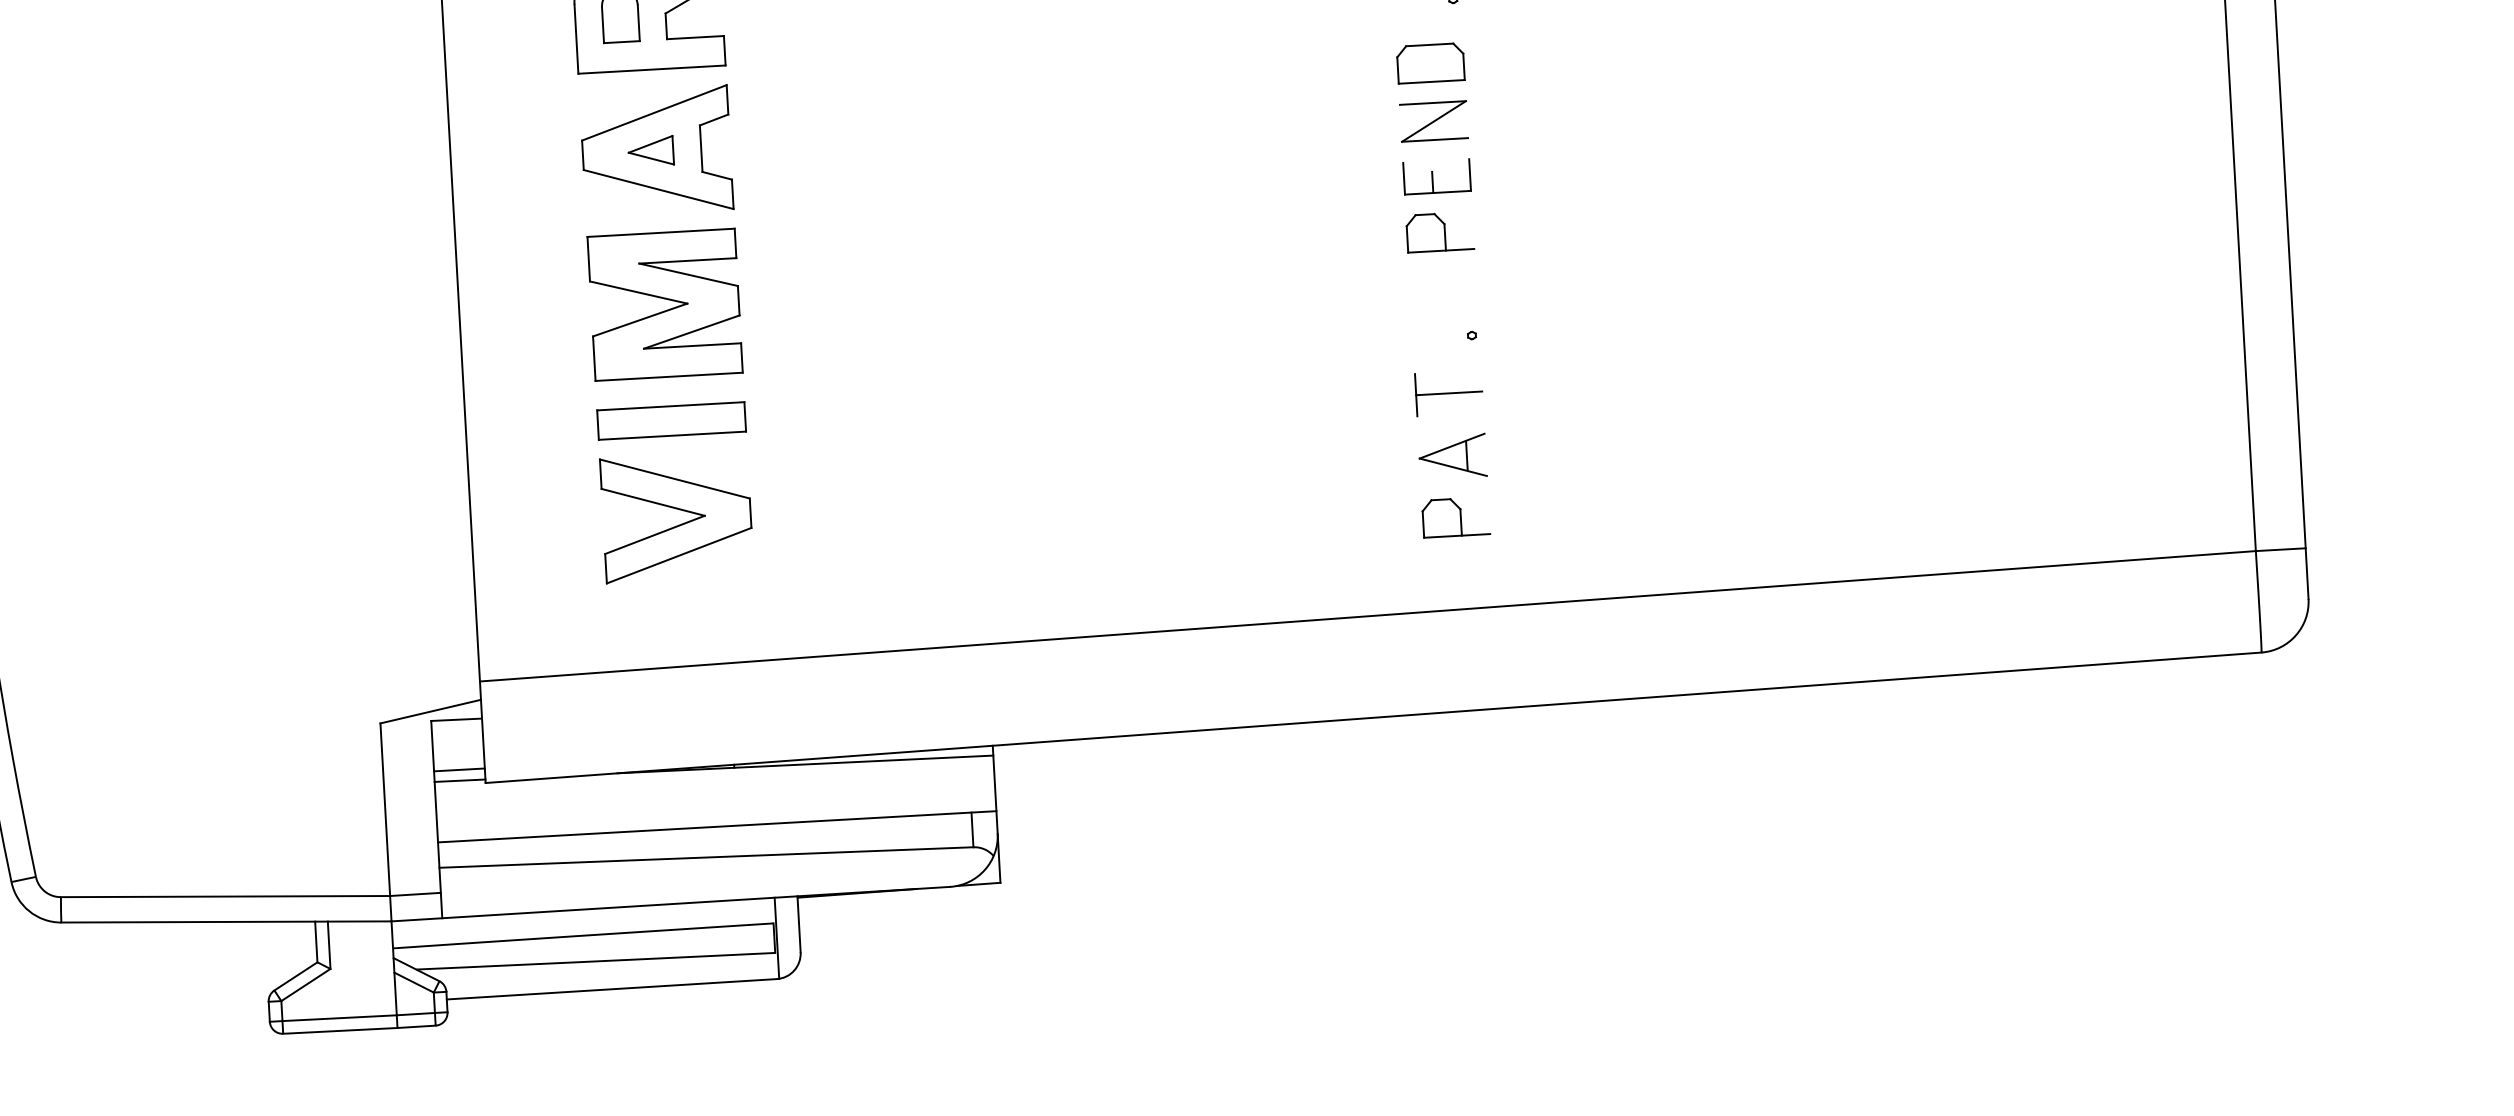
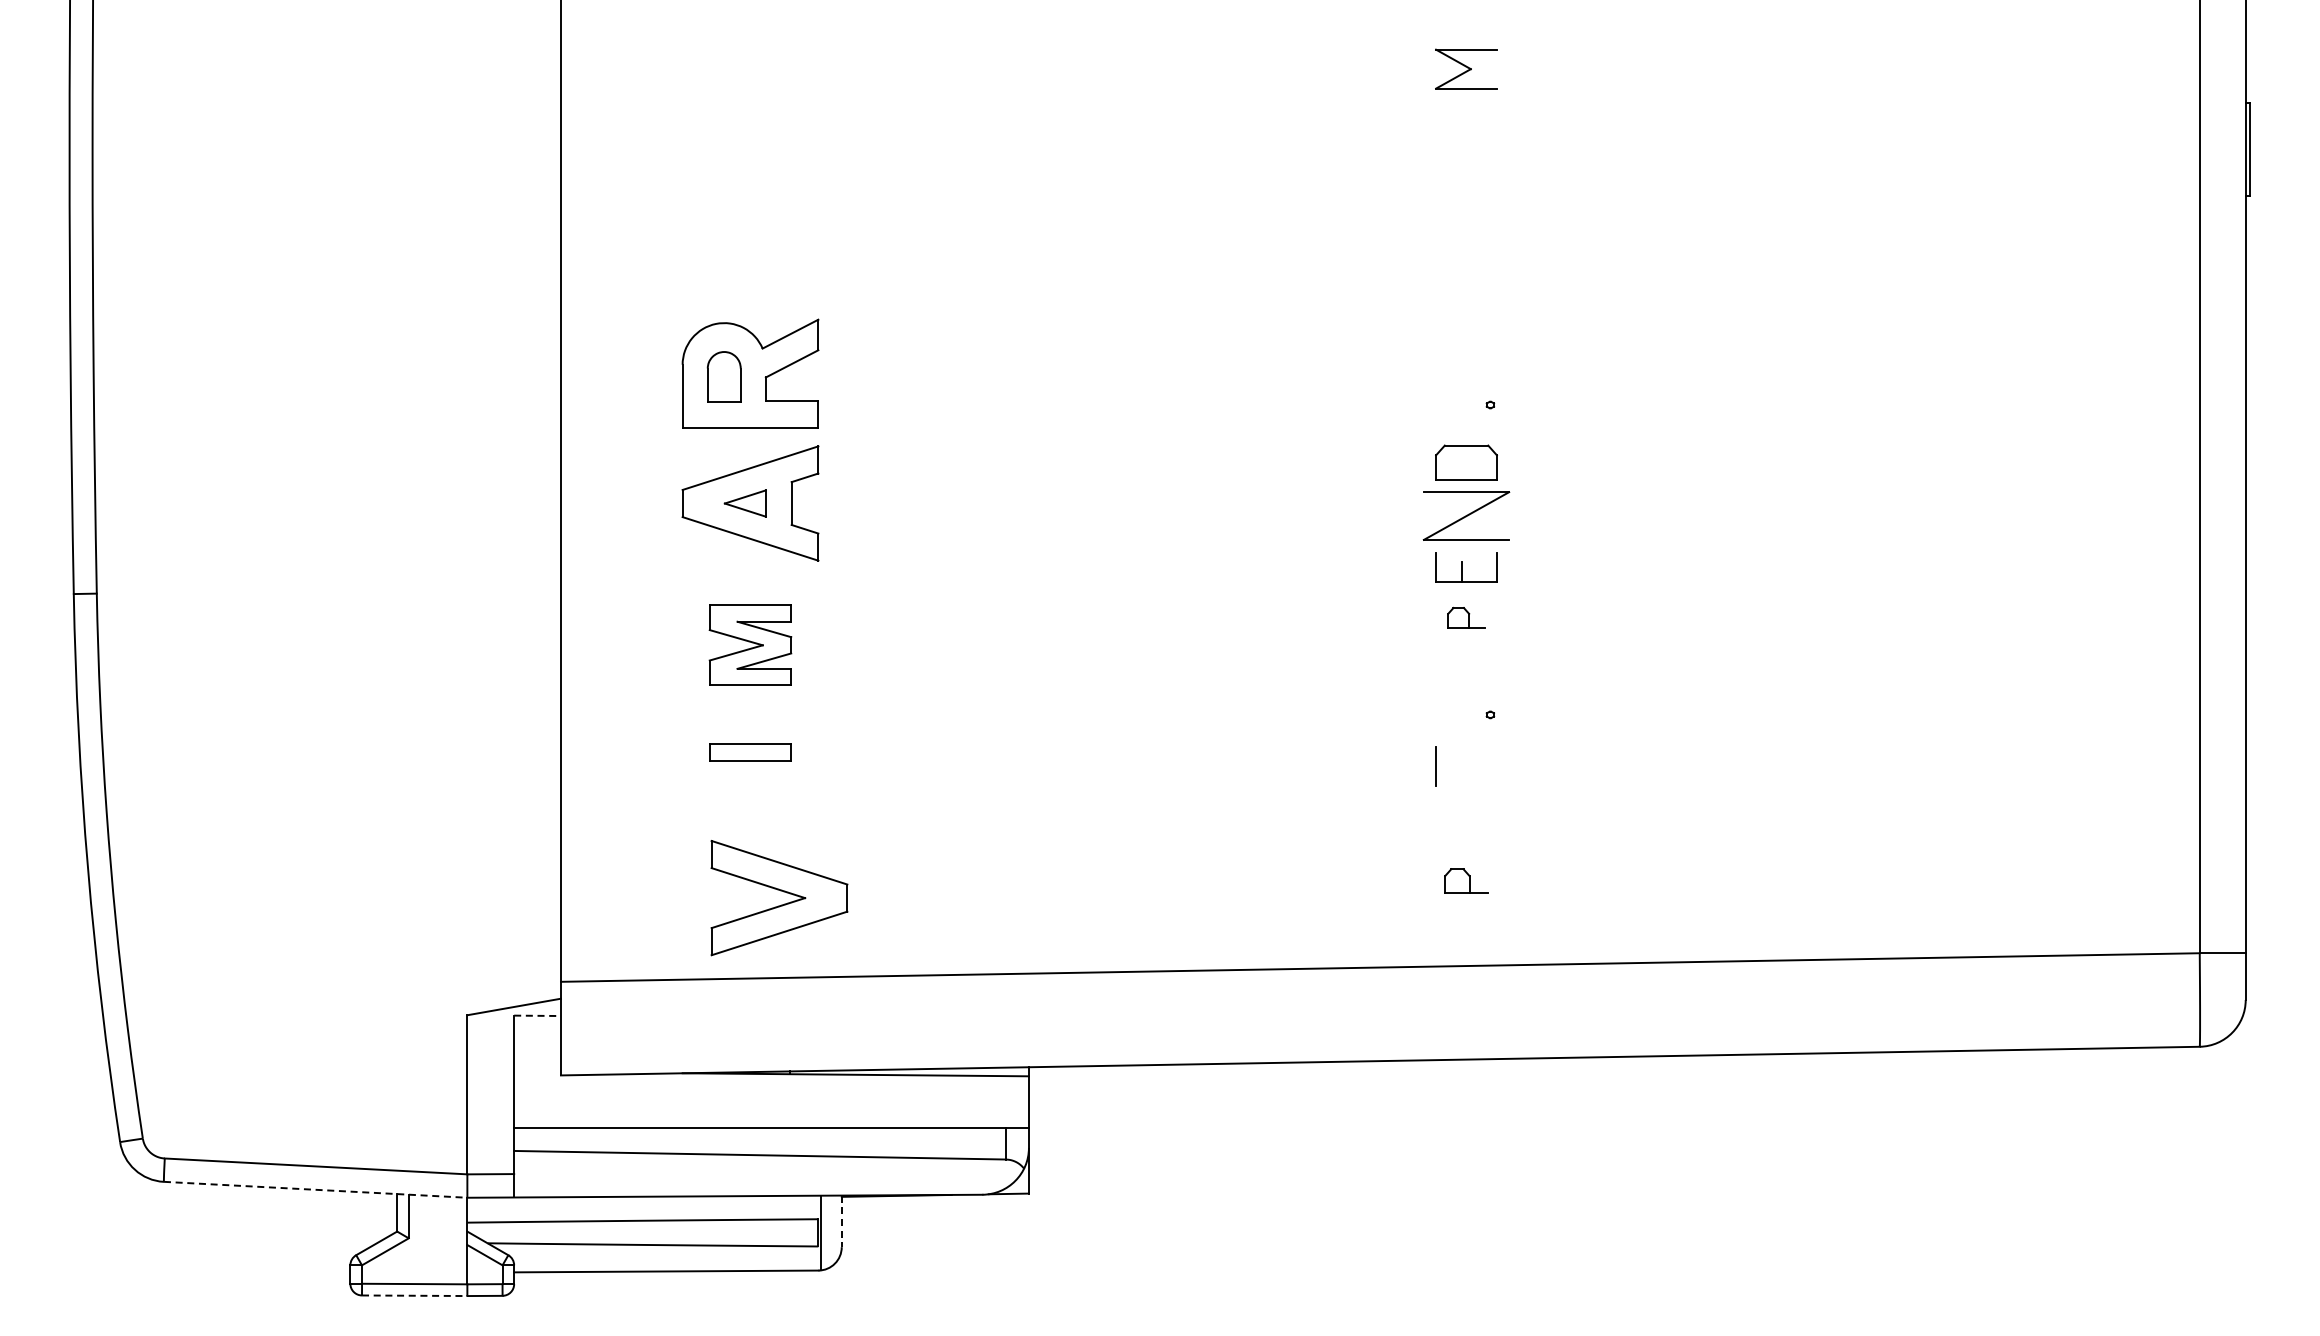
part: (1433, 121) -> (1466, 516), size x1.4
part: (1440, 231) -> (1466, 617), size x0.6
part: (665, 305) -> (750, 645), size x0.6
line: (1449, 393) -> (1466, 766), removed
part: (671, 421) -> (750, 752), size x0.6
part: (1452, 455) -> (1466, 824), removed
part: (1456, 516) -> (1466, 880), size x0.7
part: (679, 524) -> (781, 904), moved
line: (457, 719) -> (538, 1015), solid -> dashed
line: (459, 770) -> (537, 1062), removed
line: (459, 780) -> (537, 1071), removed
line: (226, 921) -> (315, 1189), solid -> dashed
line: (798, 924) -> (841, 1221), solid -> dashed
line: (340, 1030) -> (414, 1295), solid -> dashed

